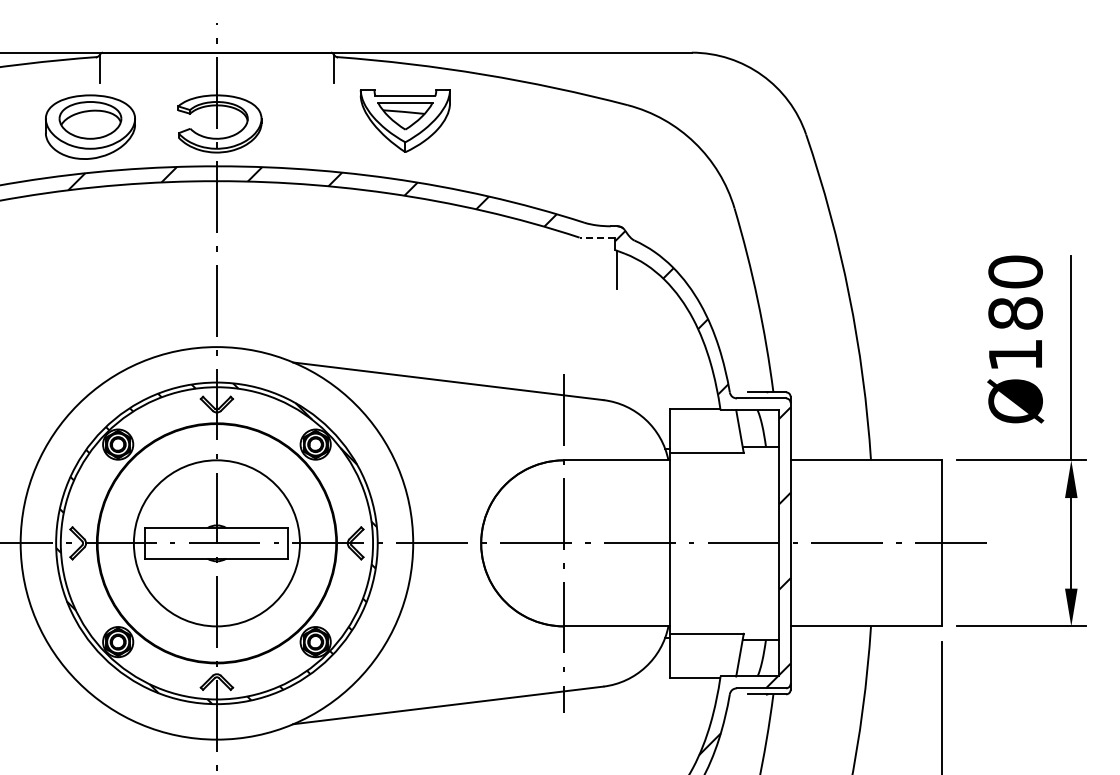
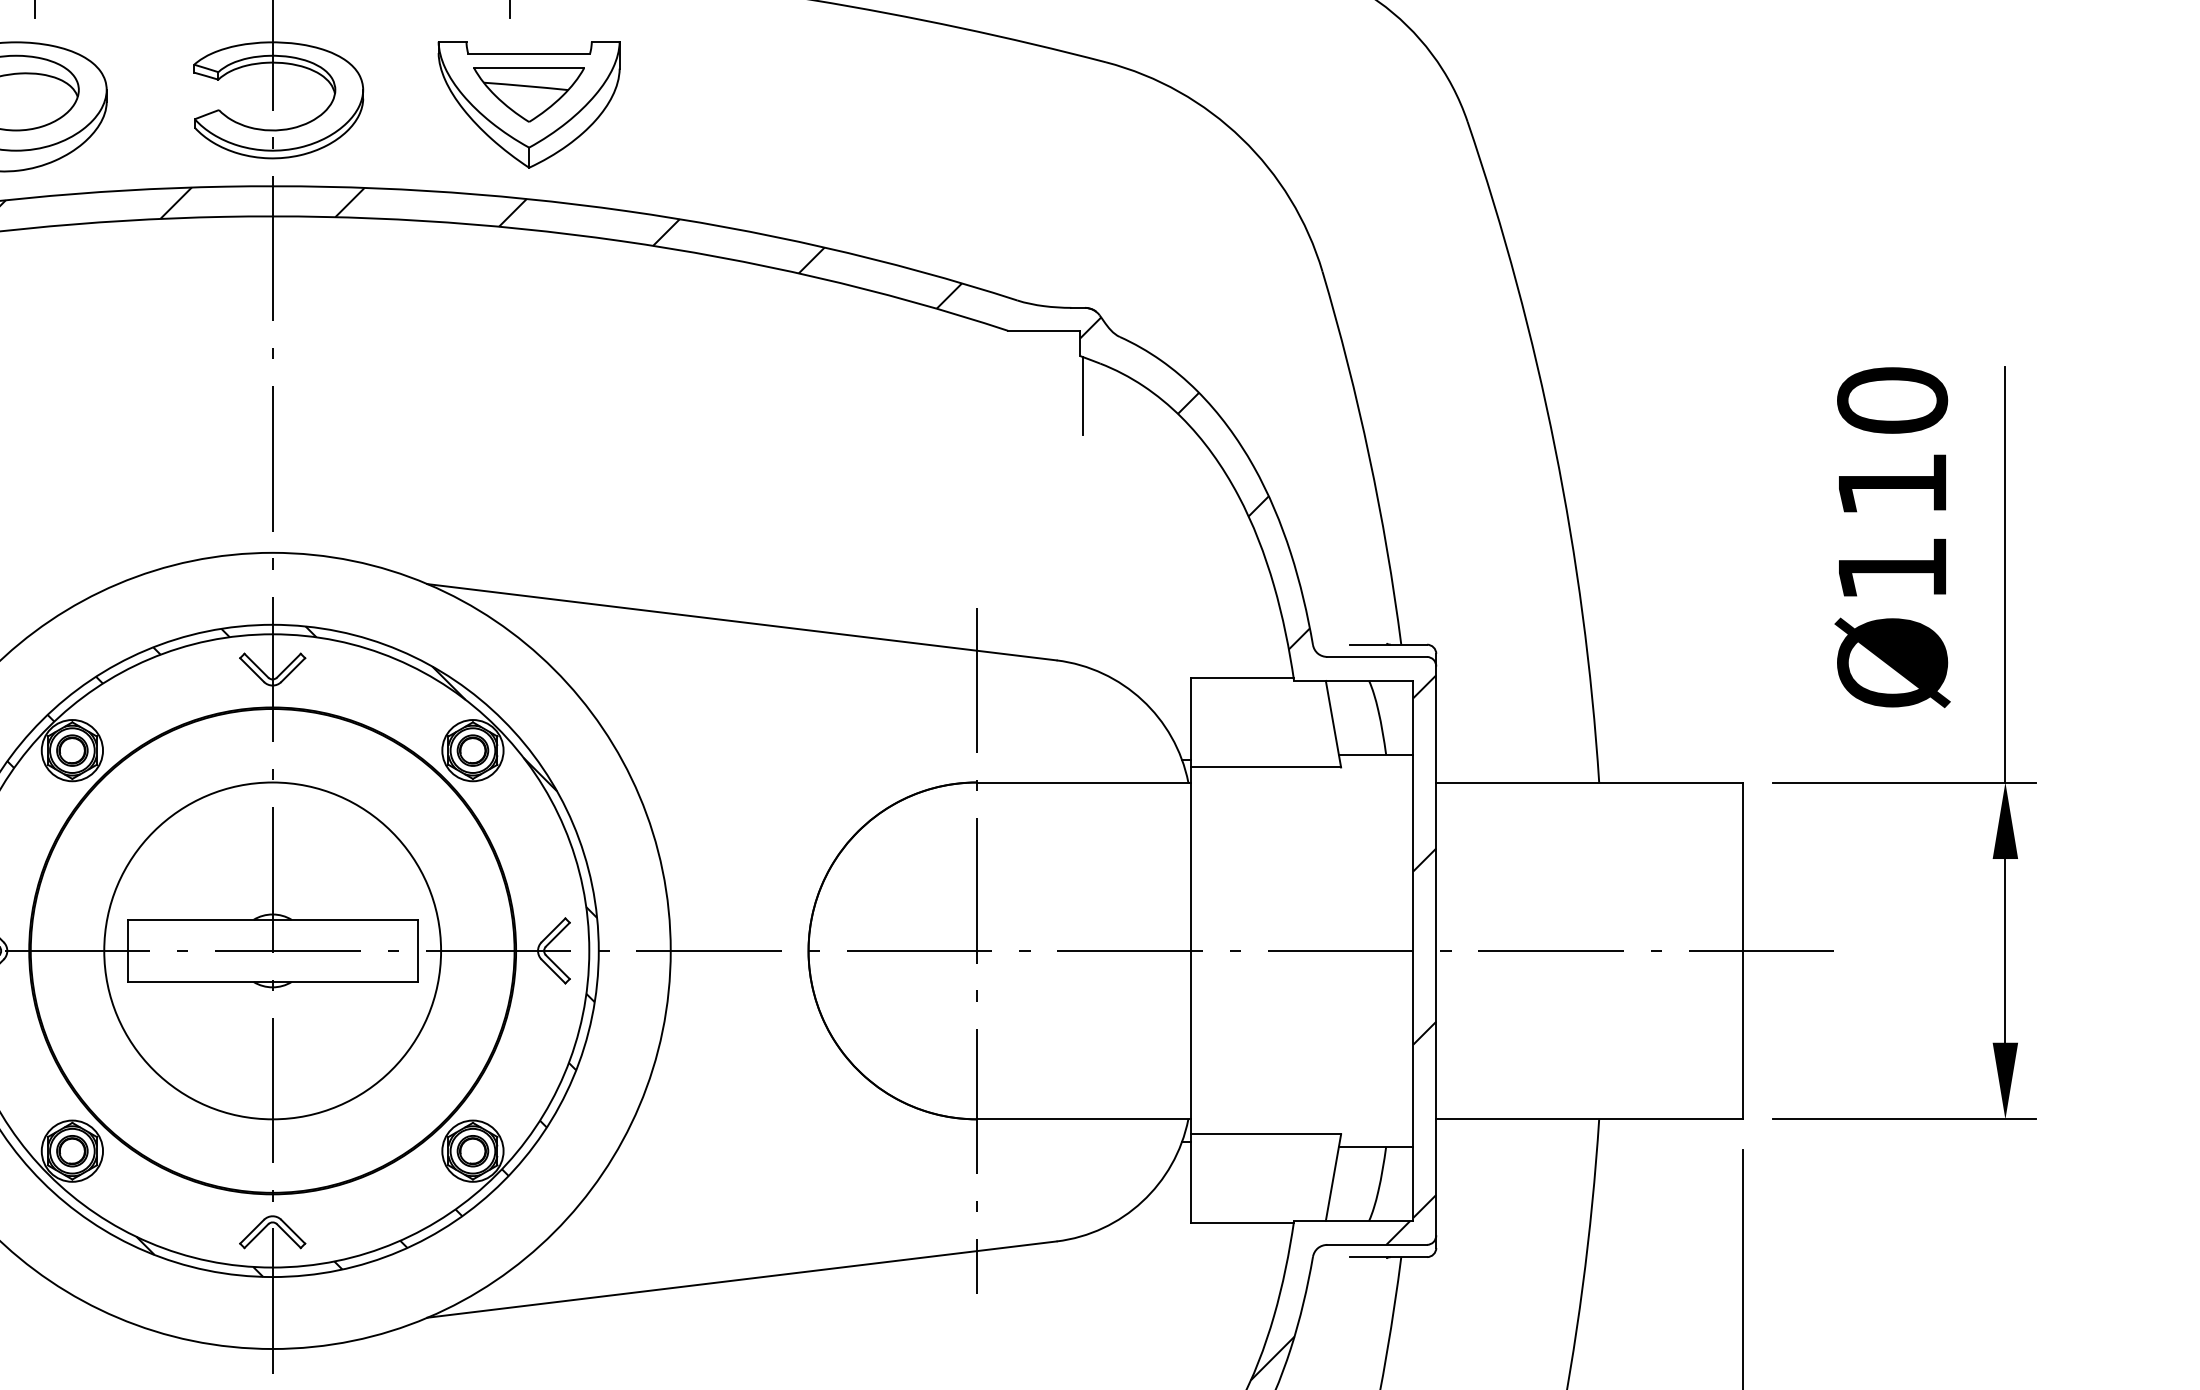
part: (404, 120) -> (527, 103), moved
line: (597, 237) -> (1044, 330), dashed -> solid
text: (1015, 313) -> (1892, 484), Ø180 -> Ø110

